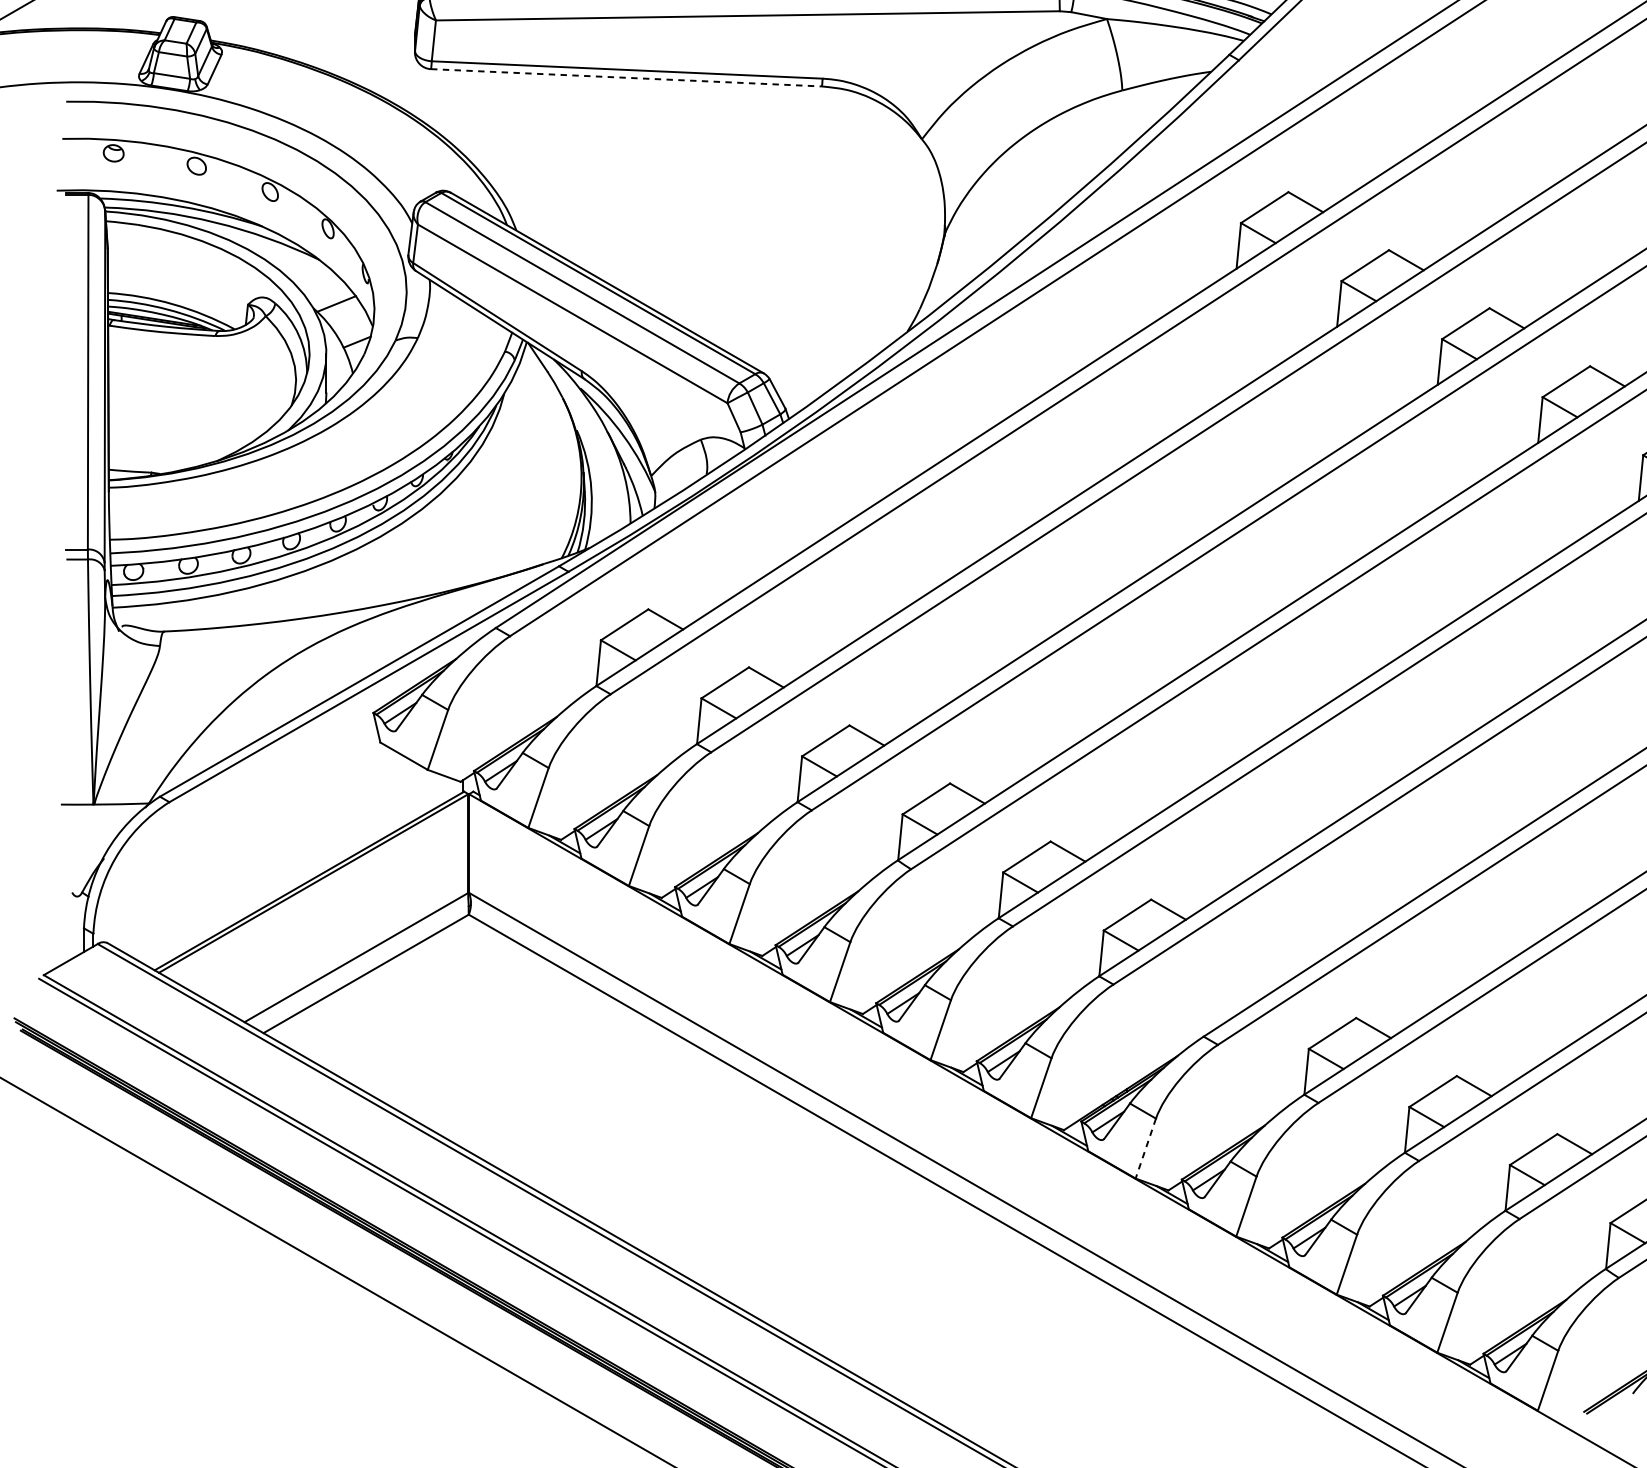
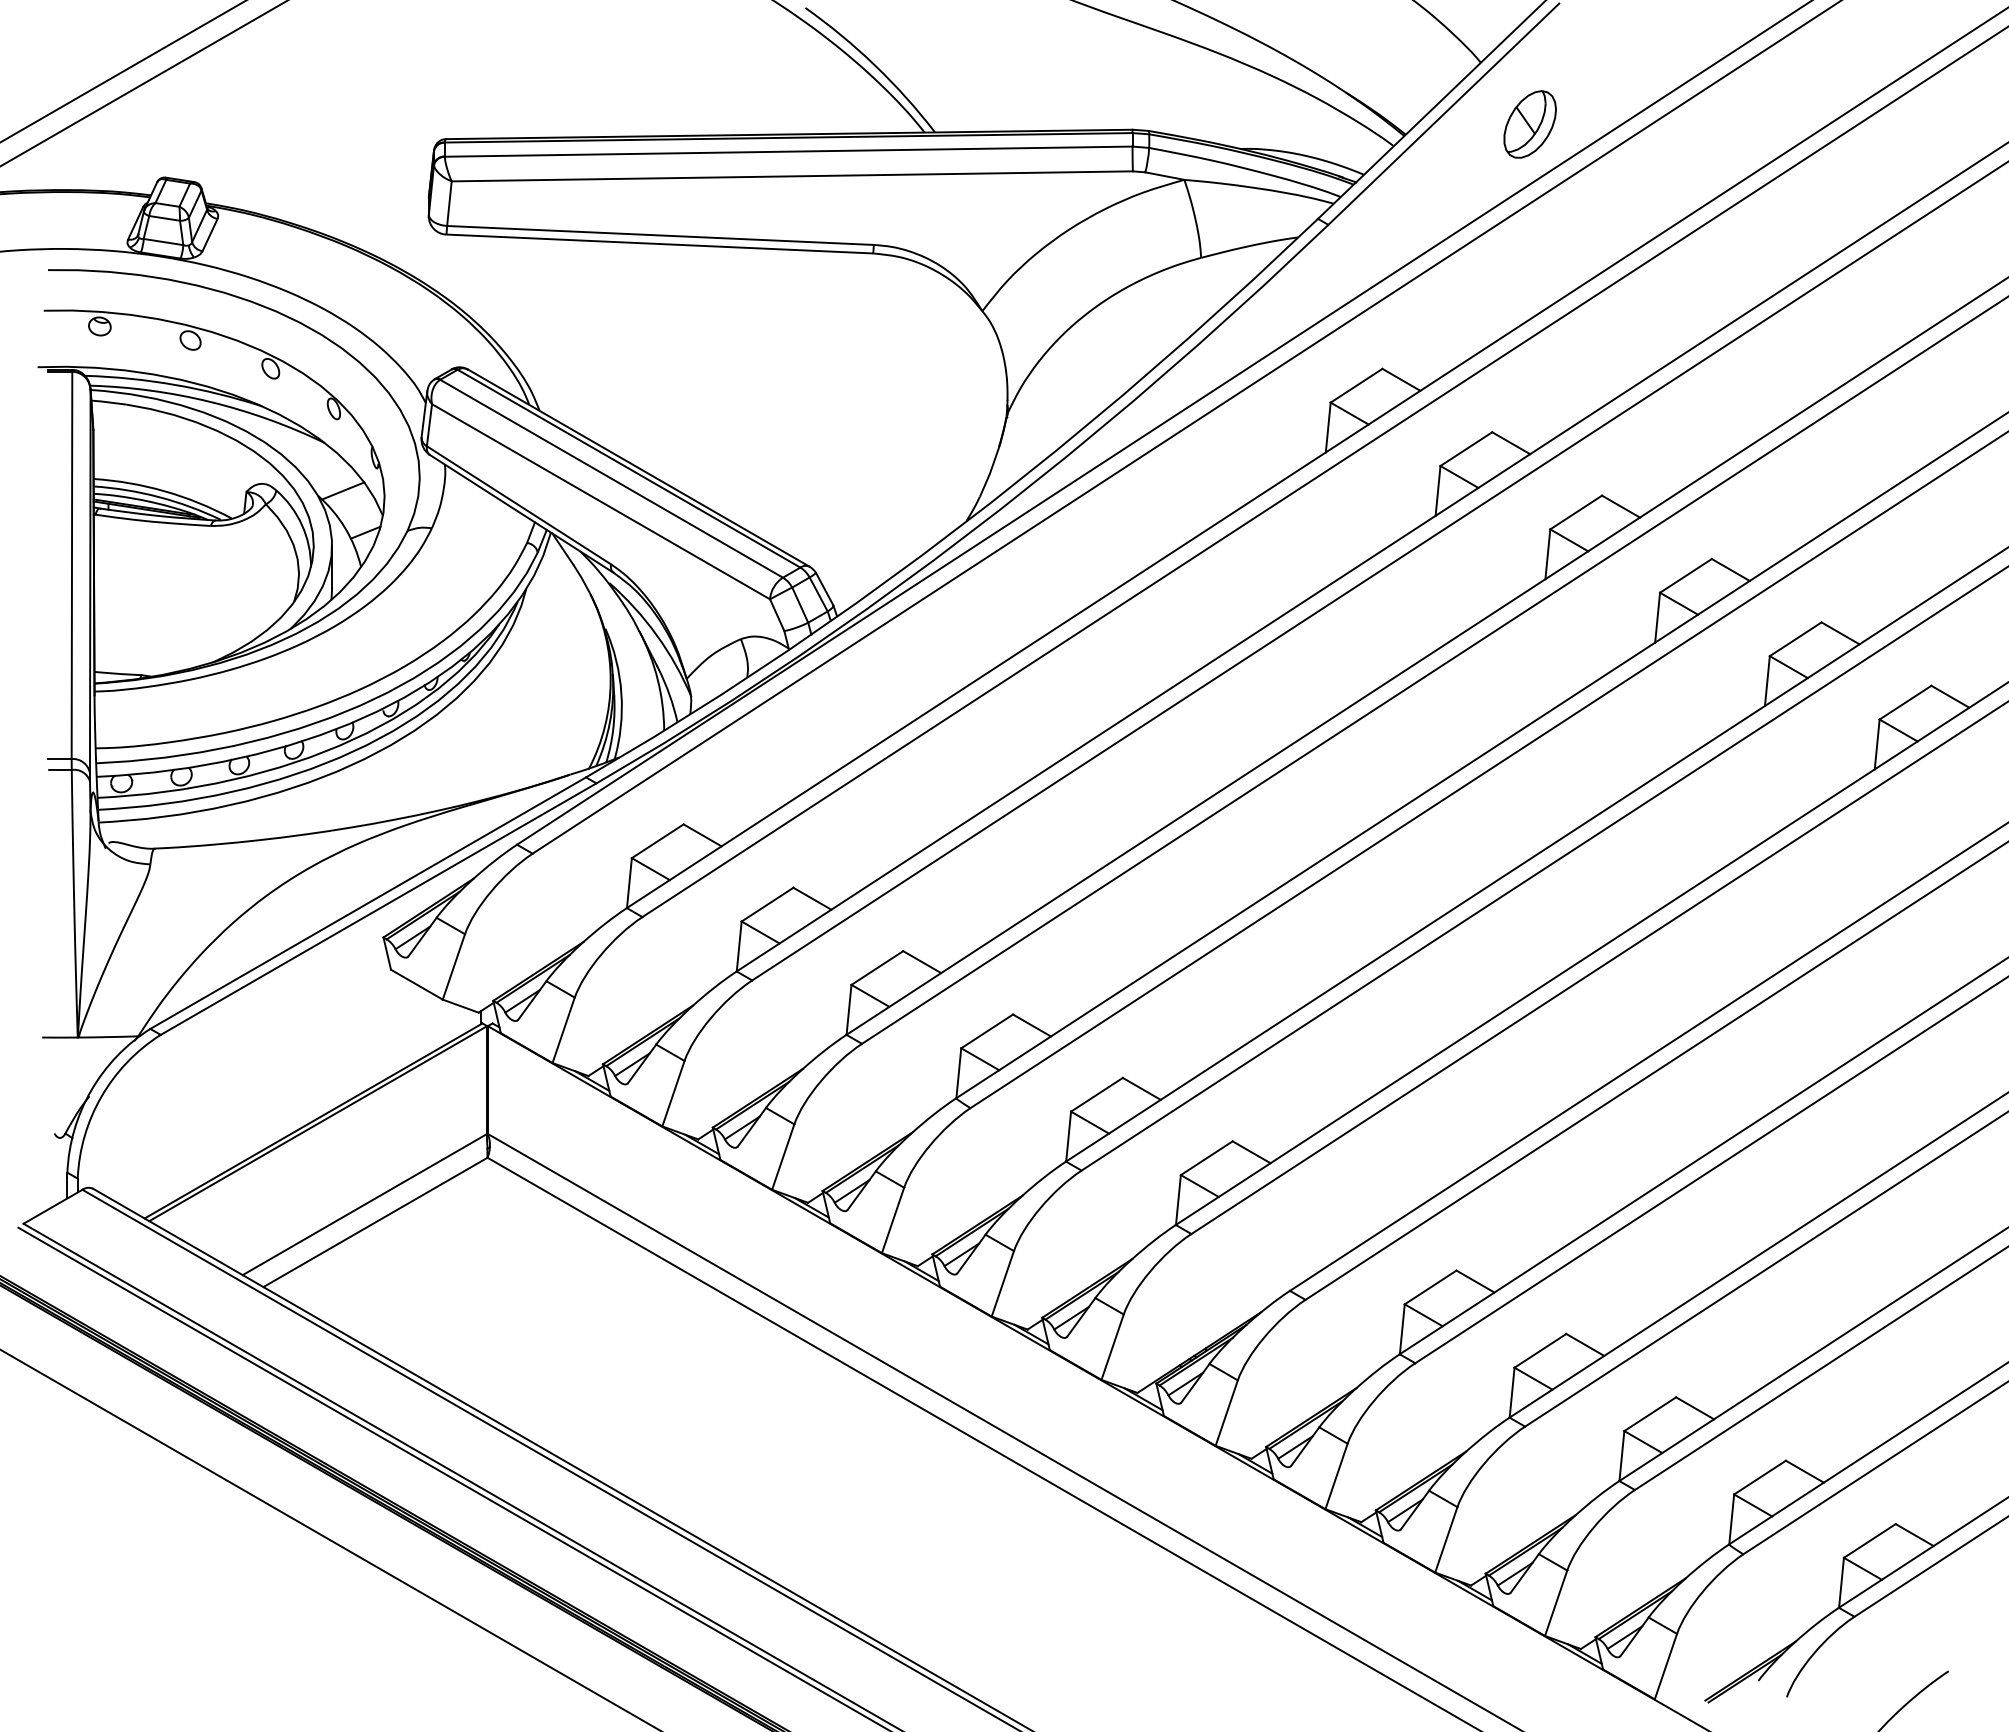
line: (626, 78) -> (659, 244), dashed -> solid
line: (1145, 1148) -> (1226, 1413), dashed -> solid

